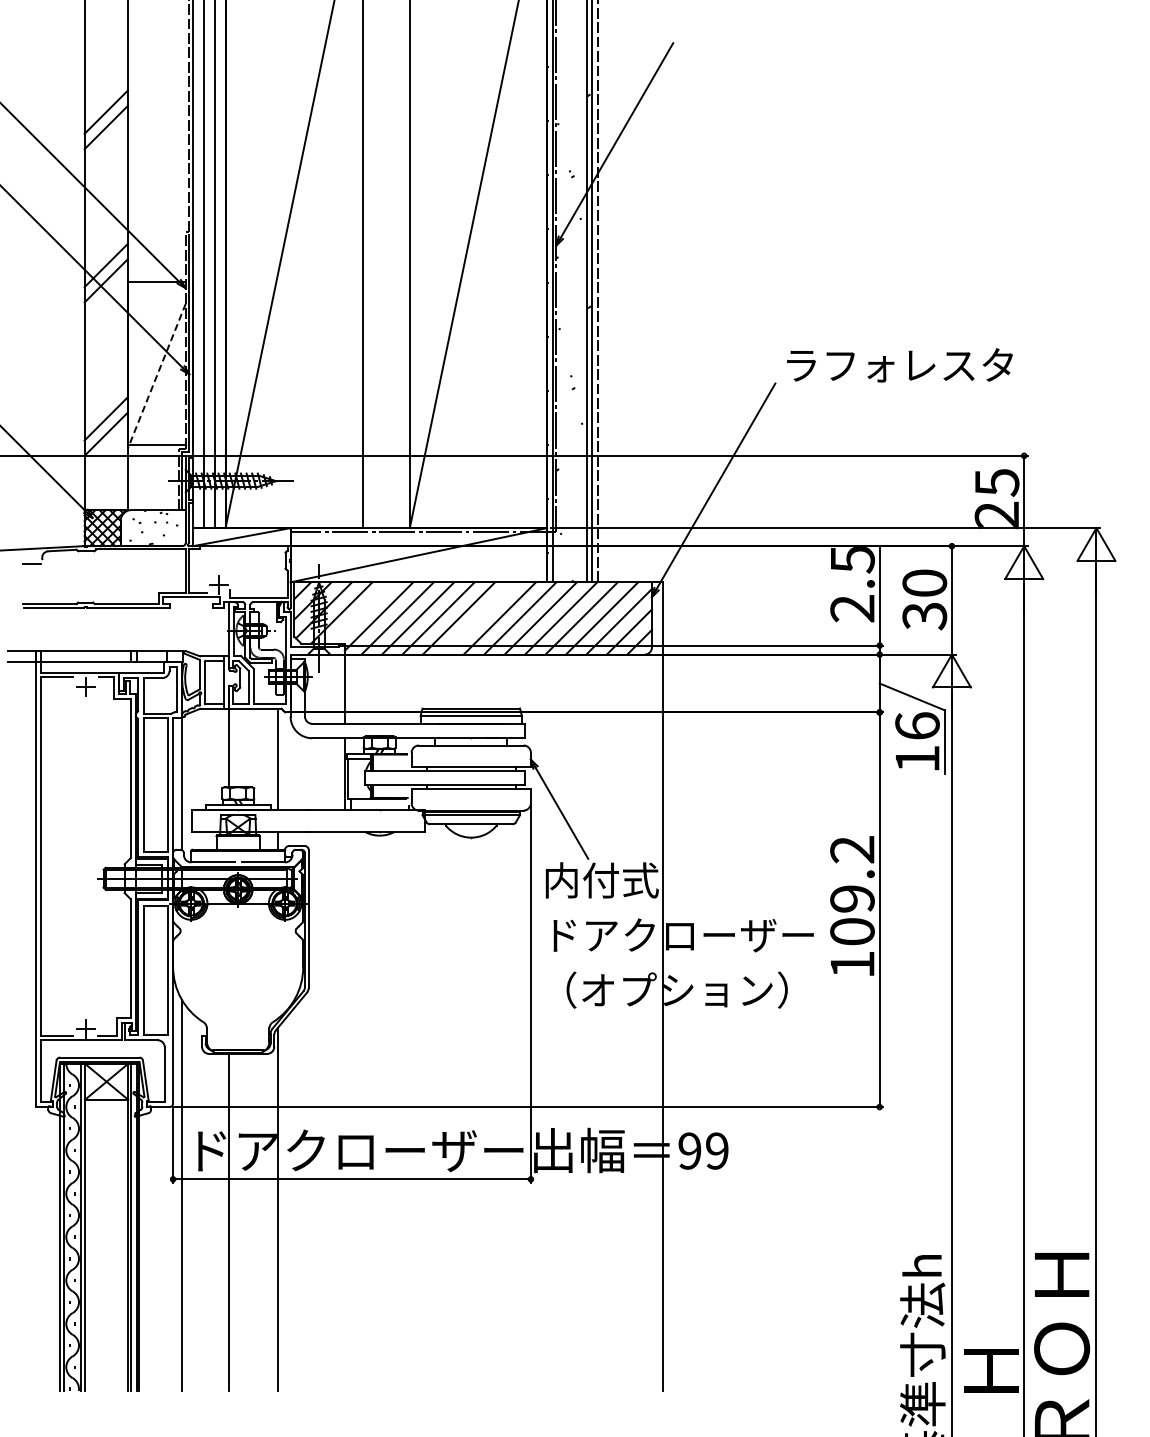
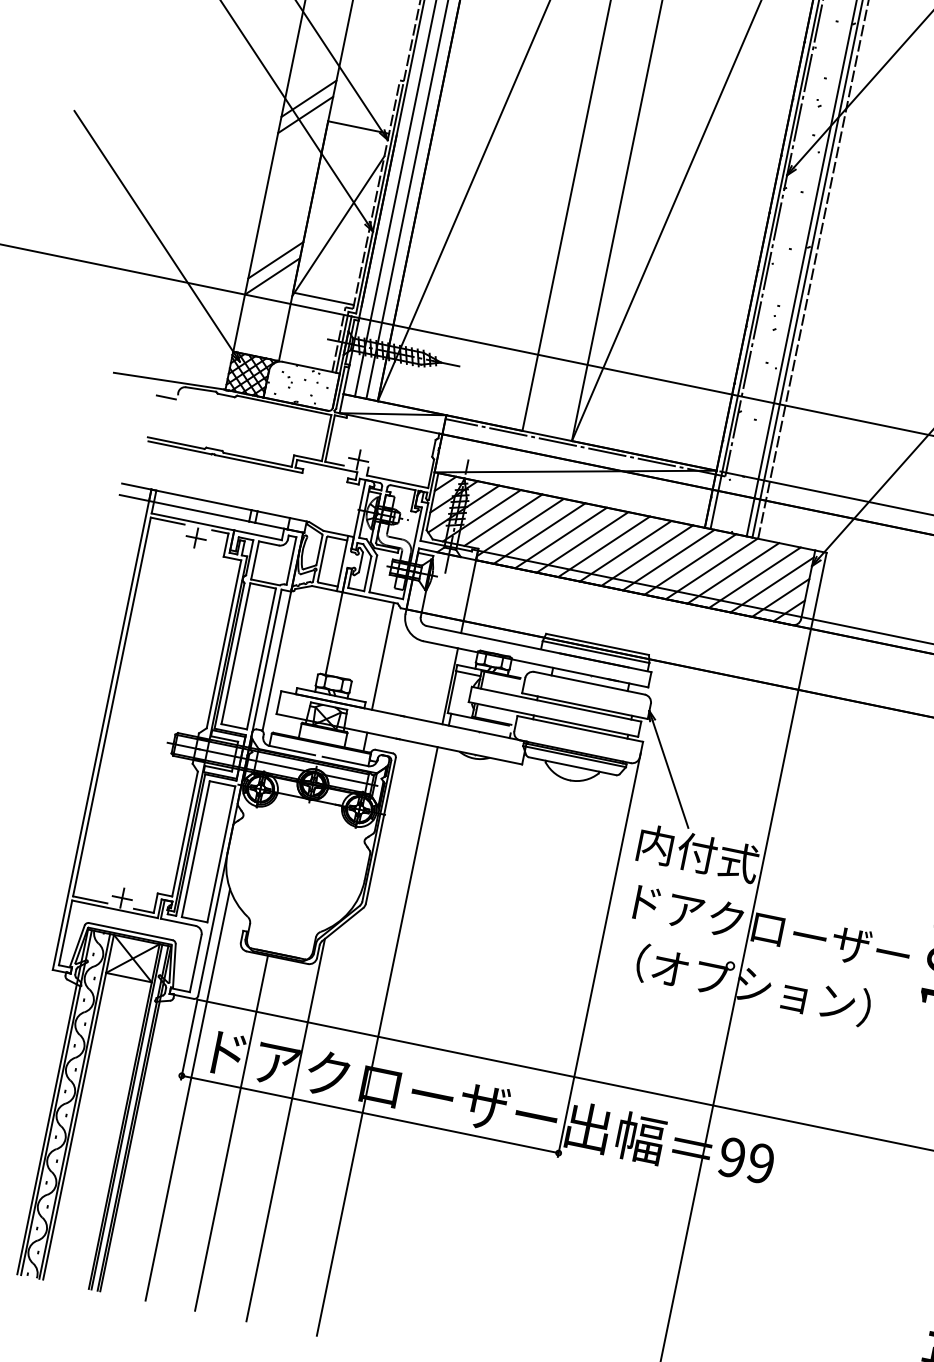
line: (156, 376) -> (337, 226), dashed -> solid
line: (361, 612) -> (502, 519), added
line: (479, 618) -> (625, 551), added
line: (344, 1111) -> (376, 1041), added

